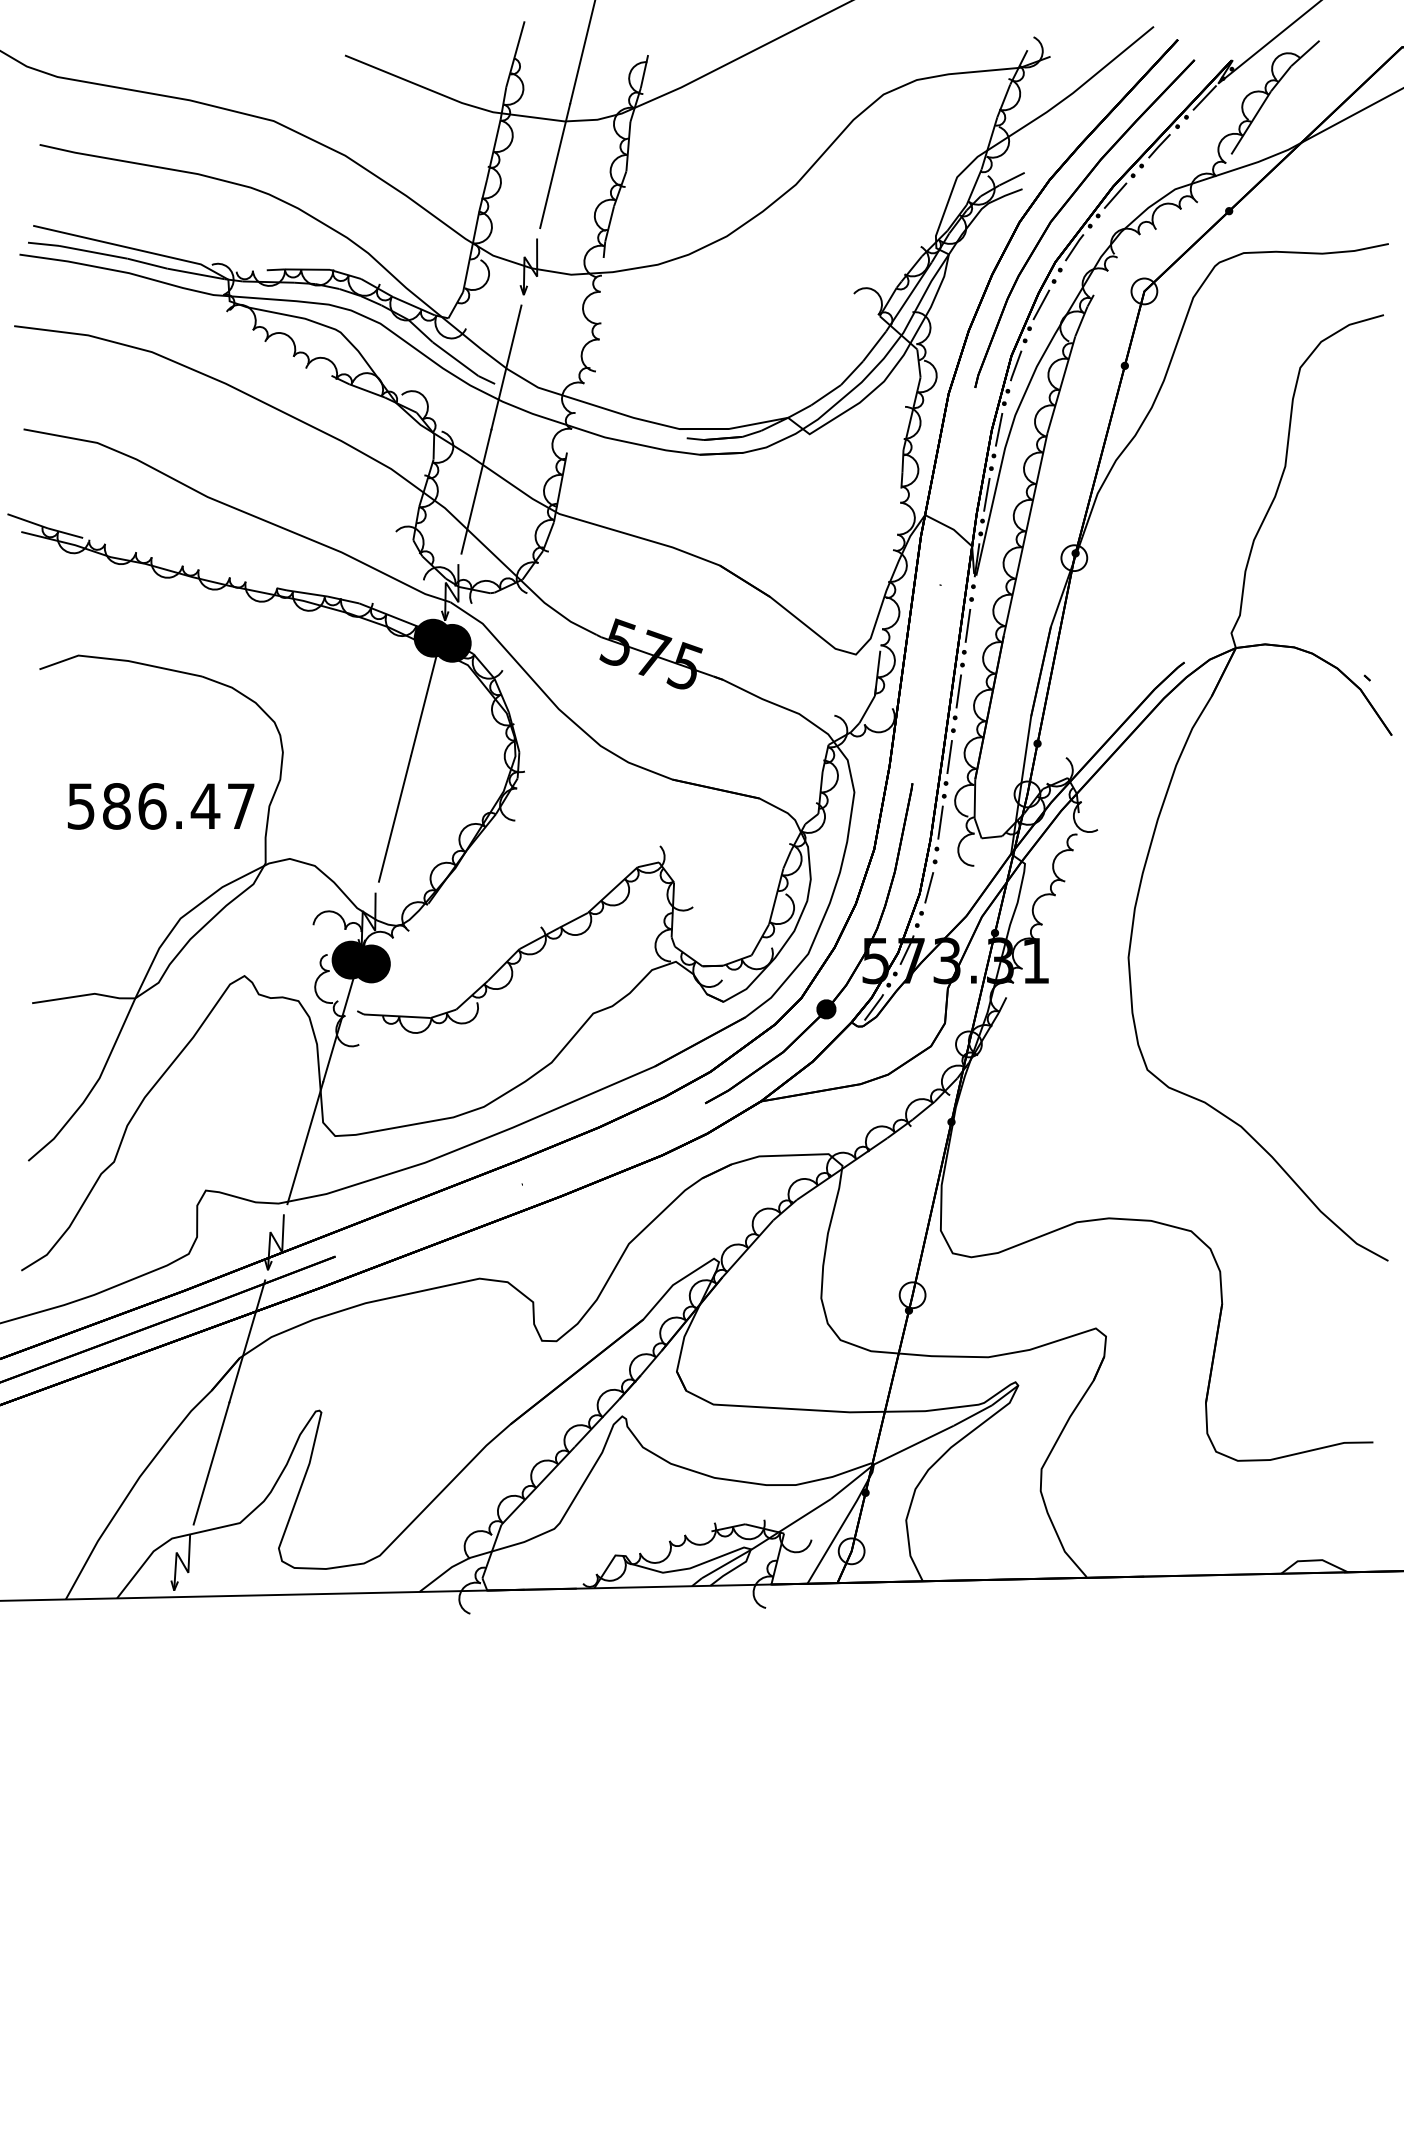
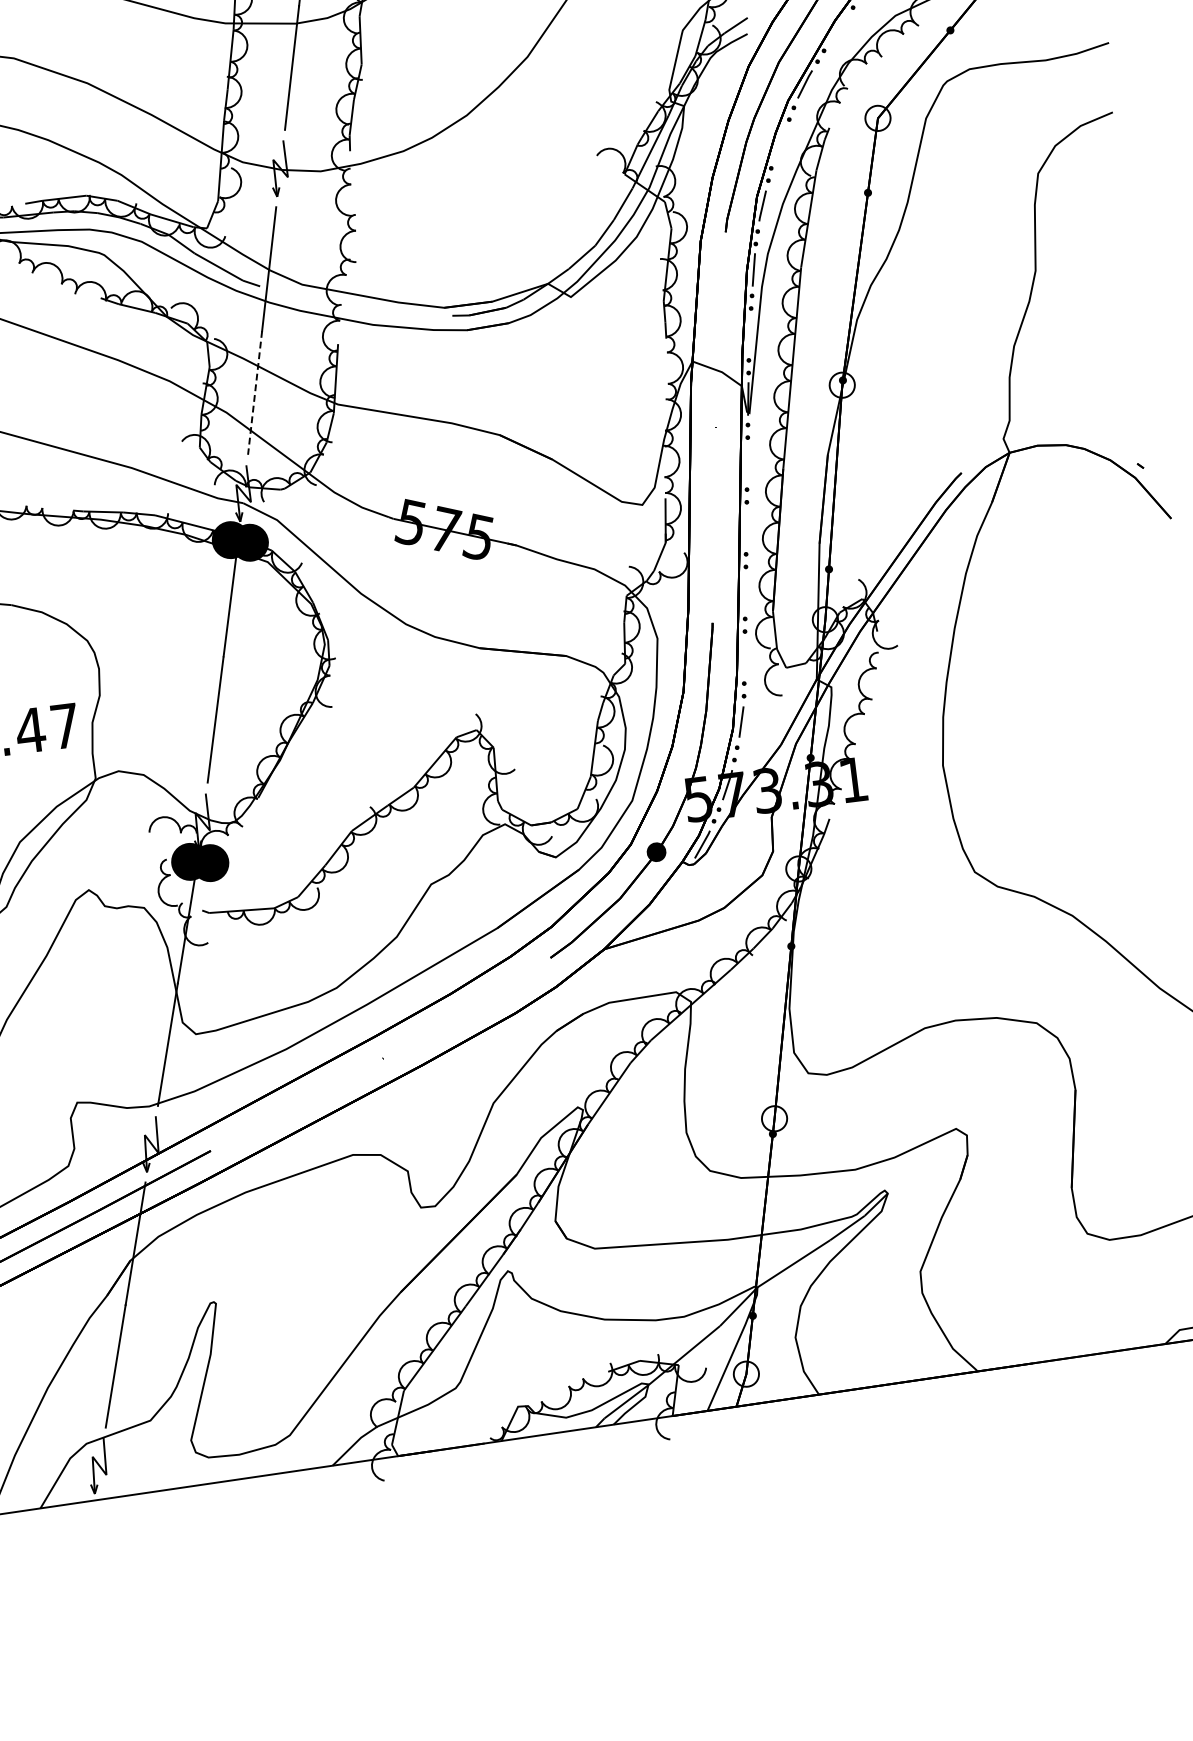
line: (1115, 195) -> (838, 28), removed
line: (1041, 304) -> (779, 143), removed
line: (476, 491) -> (255, 392), solid -> dashed
line: (986, 494) -> (749, 334), removed
line: (967, 625) -> (746, 463), removed
line: (958, 691) -> (746, 528), removed
line: (949, 757) -> (745, 593), removed
line: (940, 822) -> (744, 657), removed

